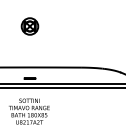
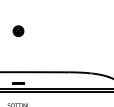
part: (29, 26) -> (18, 31), size x0.6

